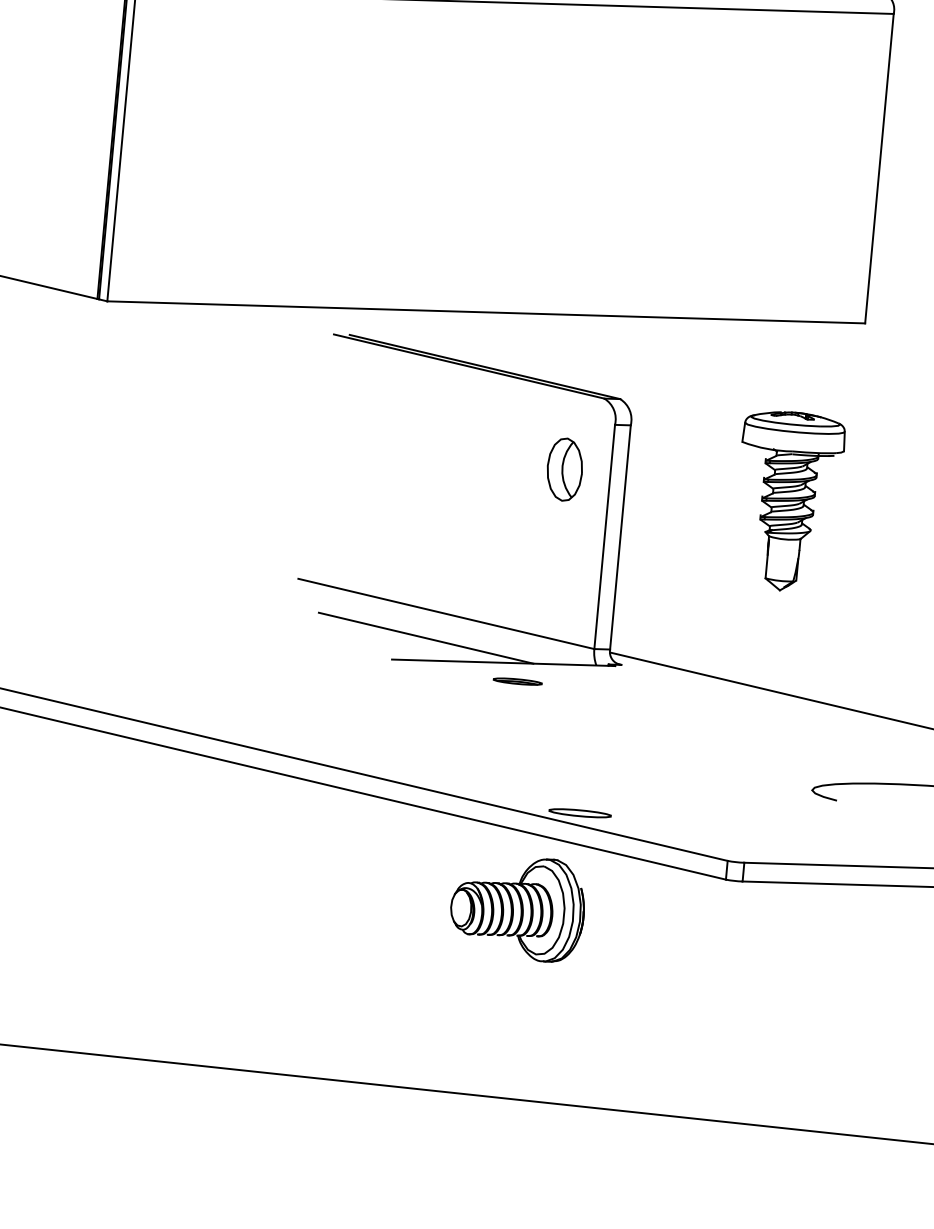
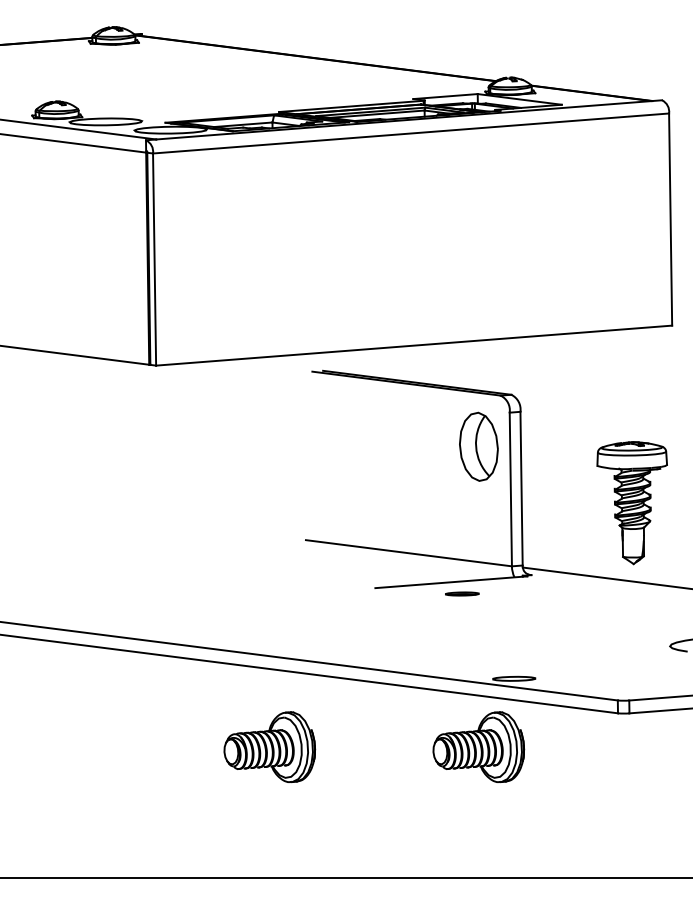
part: (564, 469) -> (478, 446), size x1.6
part: (786, 501) -> (631, 503), moved
line: (425, 637) -> (396, 570), removed
part: (213, 873) -> (269, 746), added

